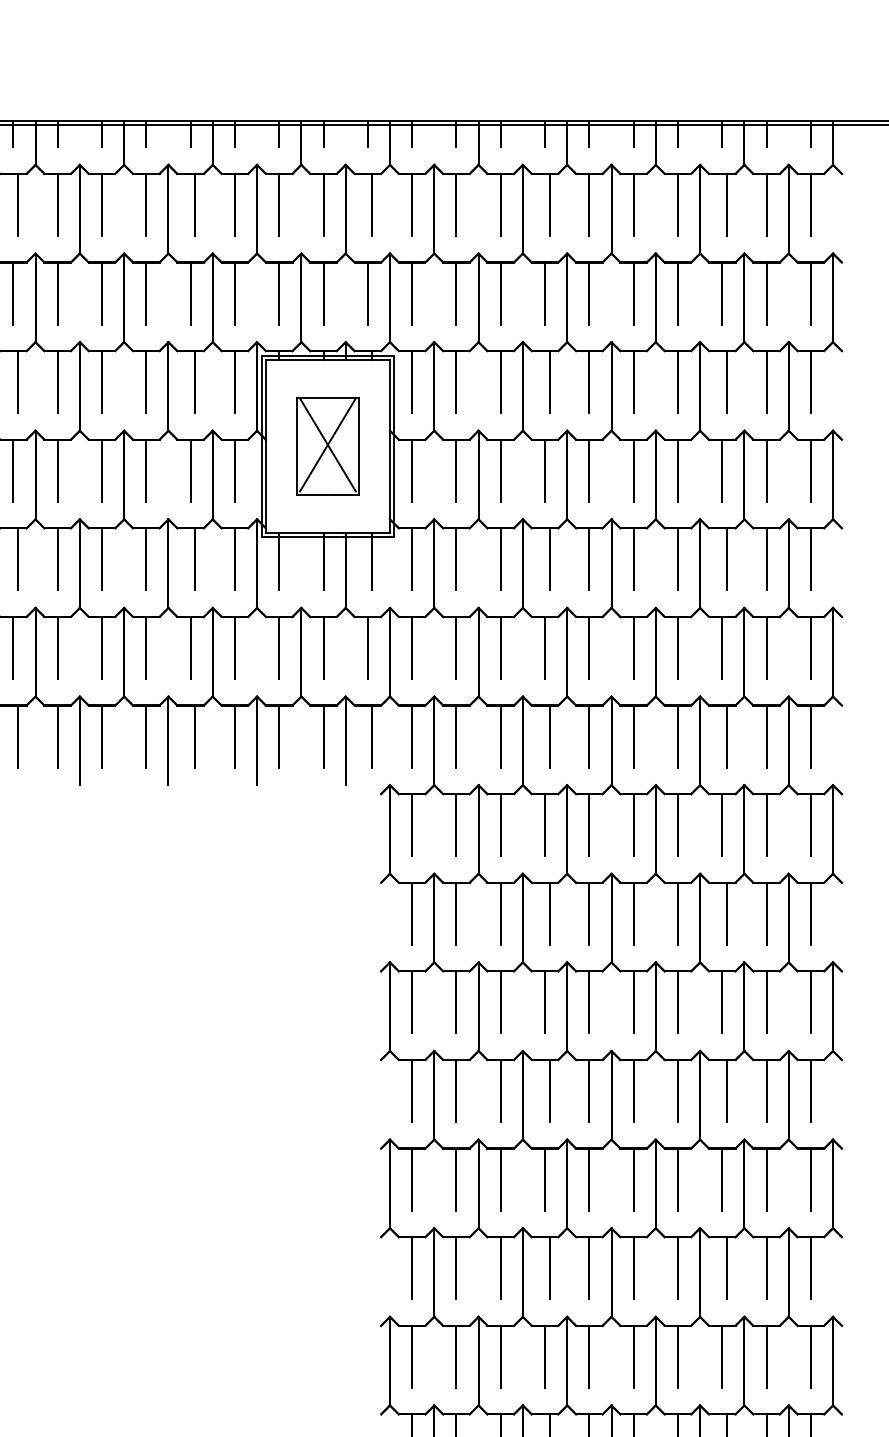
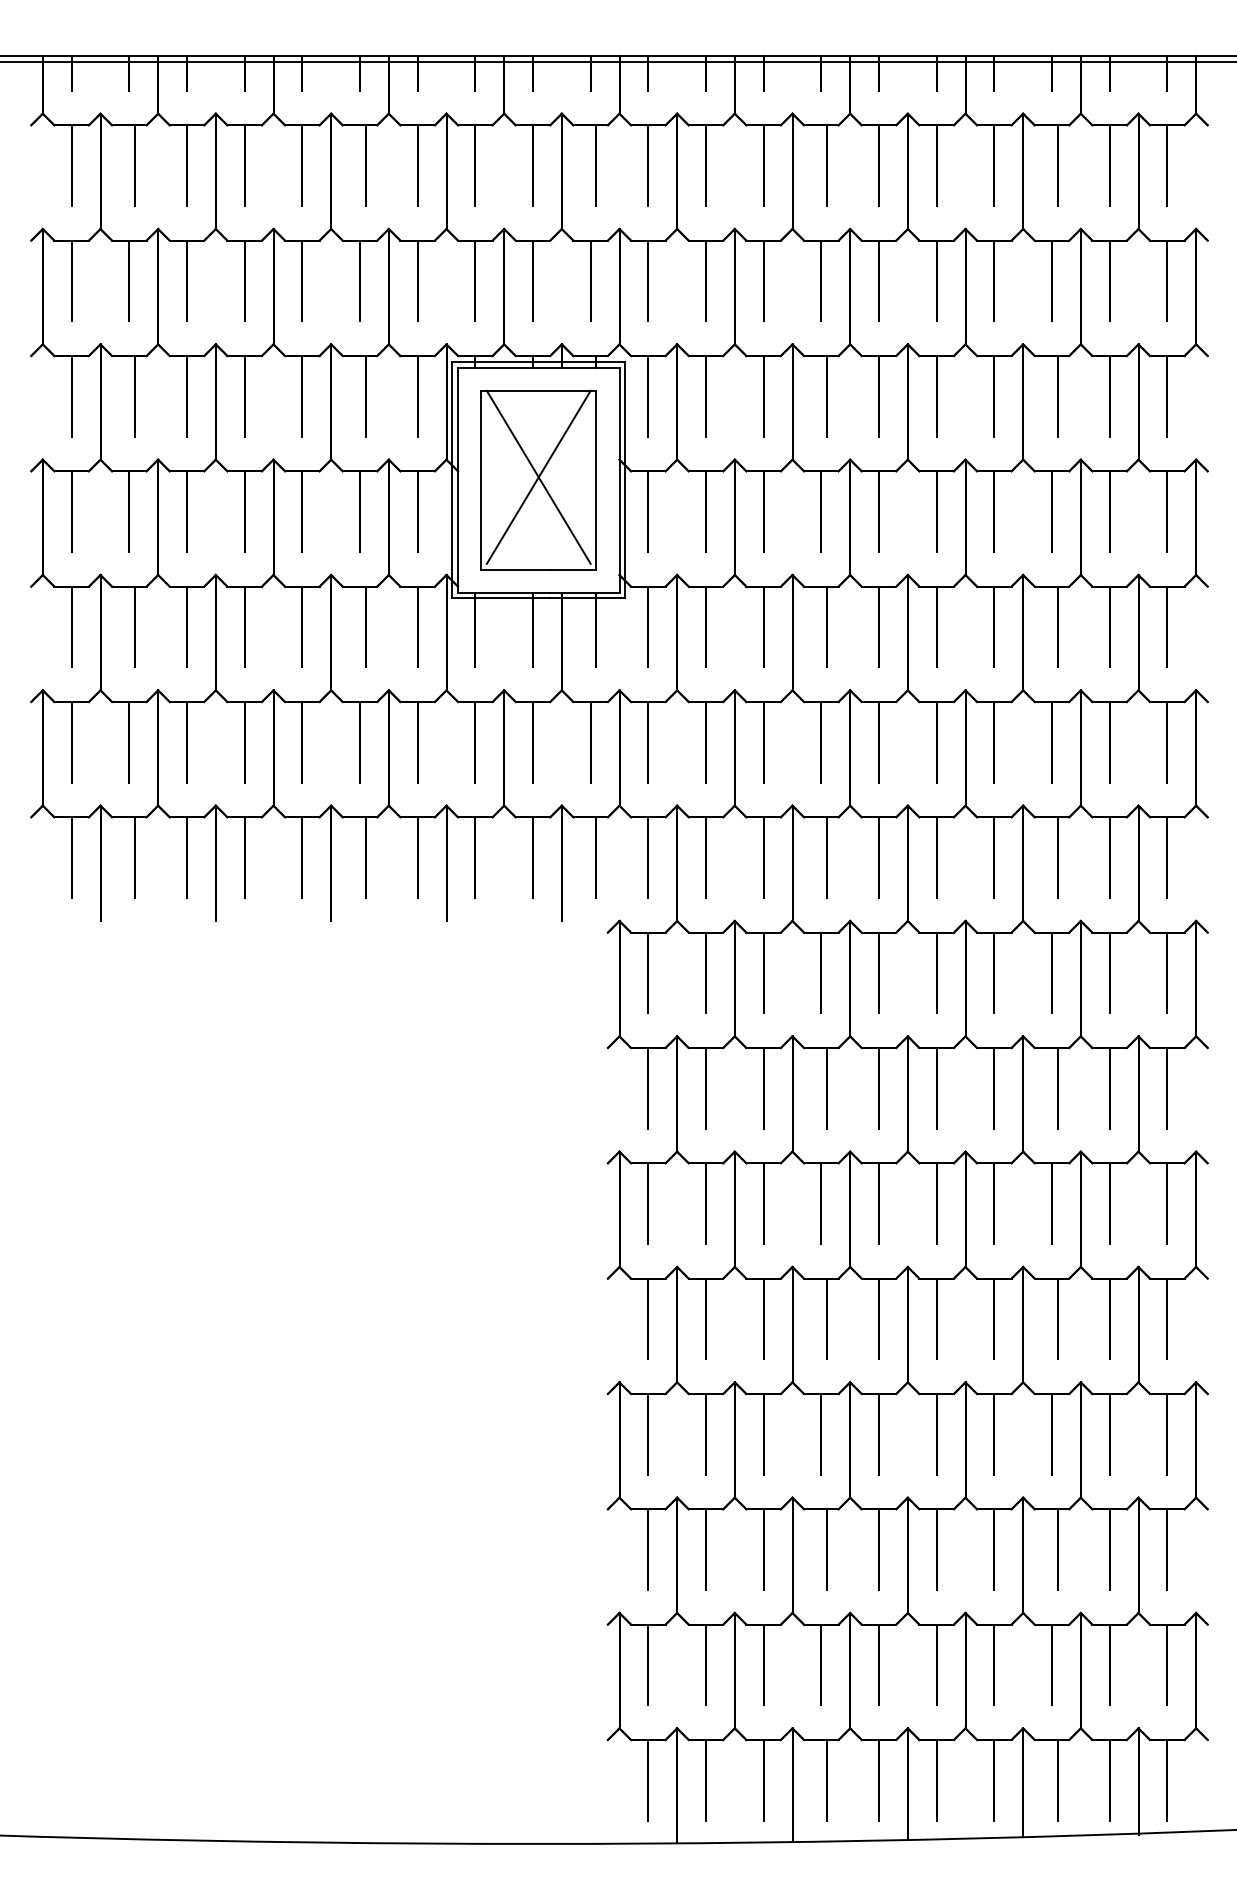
part: (327, 445) -> (538, 479), size x1.43

